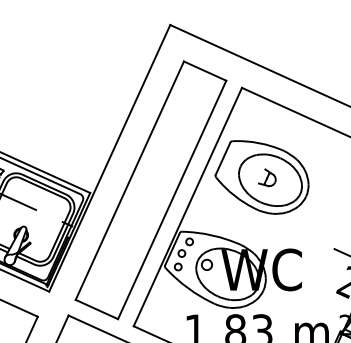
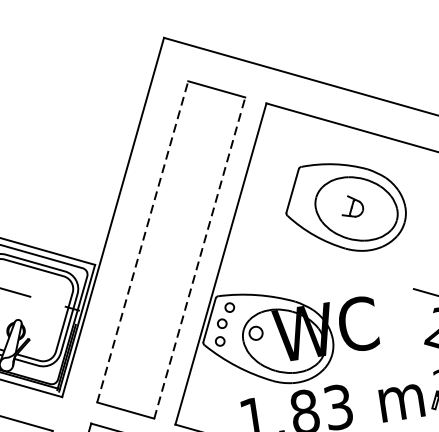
part: (261, 177) -> (344, 207), moved
line: (129, 180) -> (142, 241), solid -> dashed
line: (172, 199) -> (200, 257), solid -> dashed

